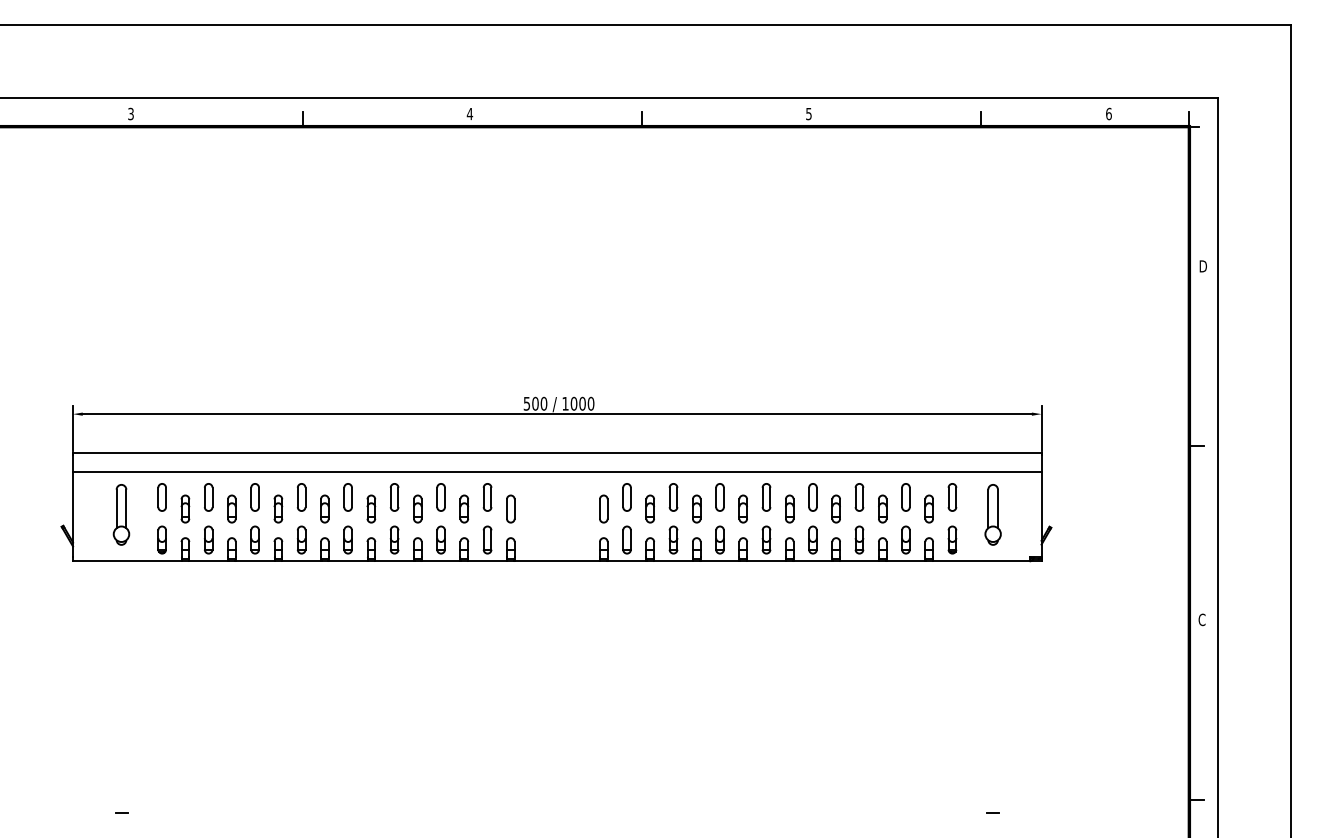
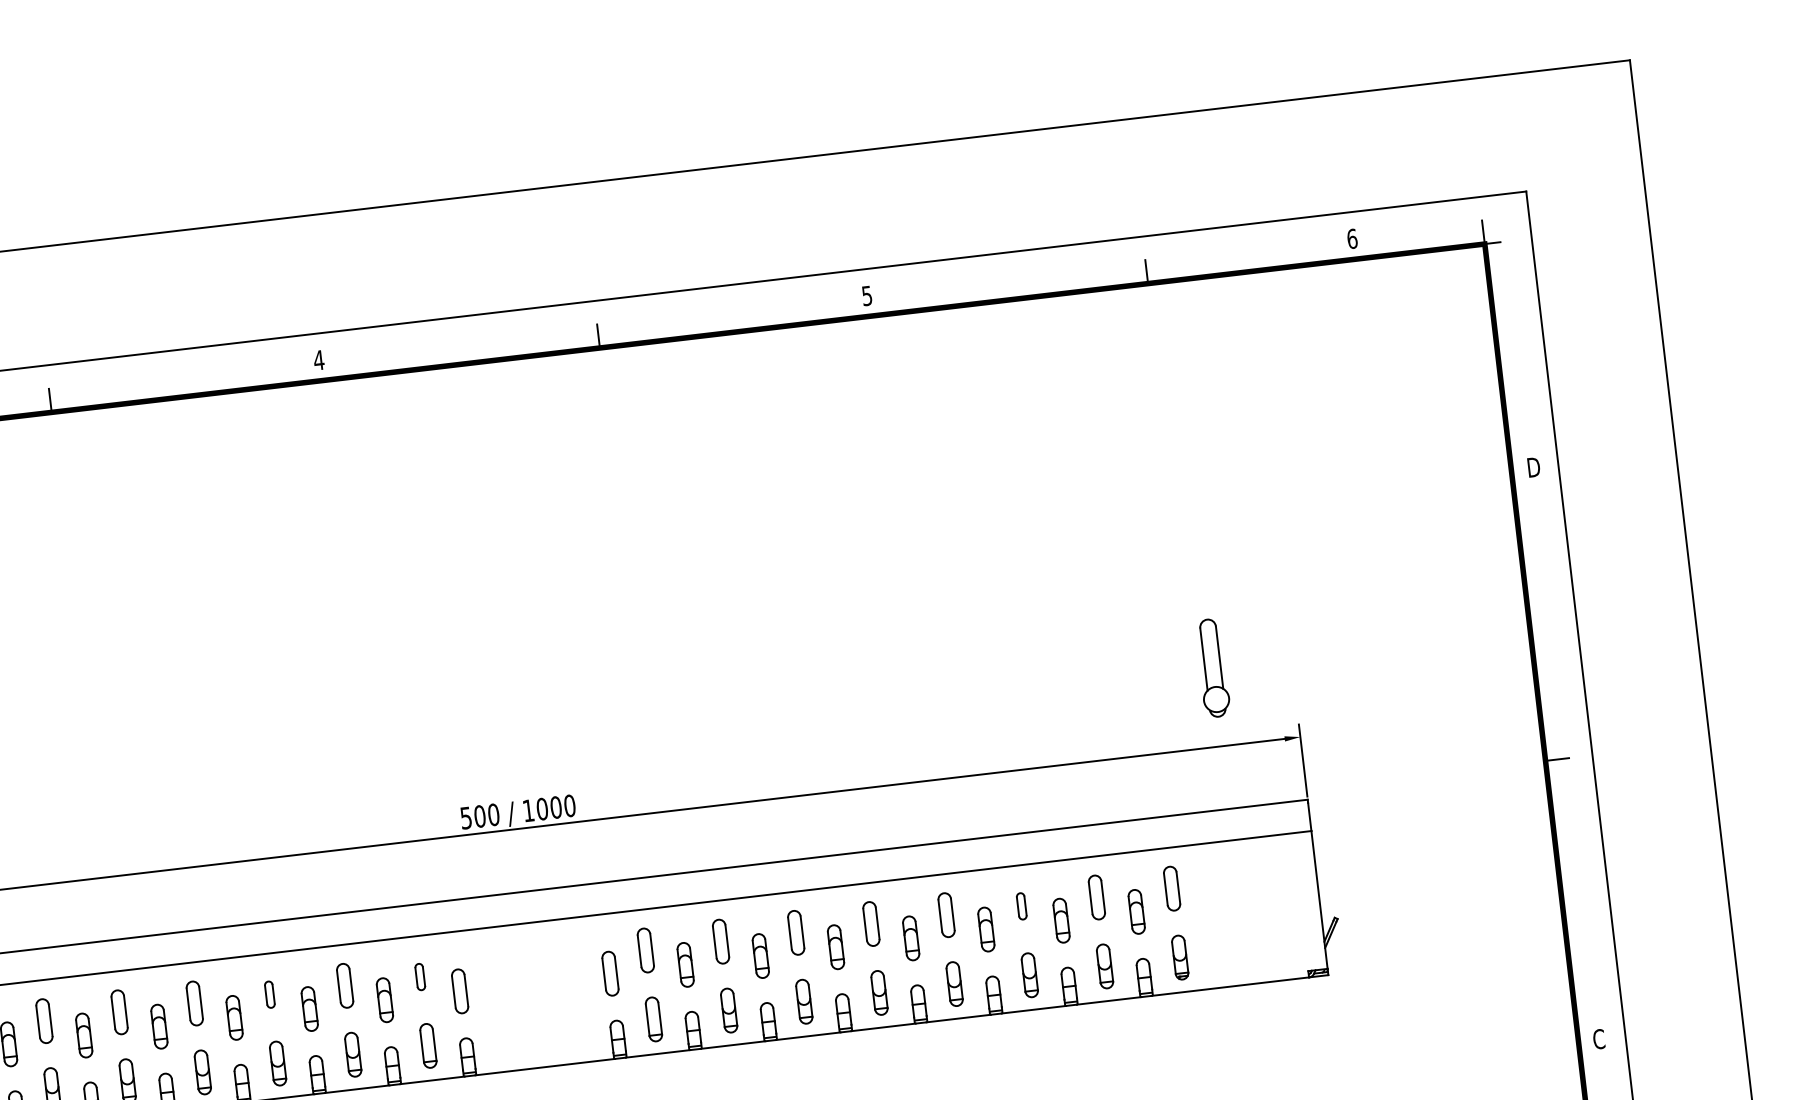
part: (394, 497) -> (269, 994), size x0.6
part: (487, 497) -> (420, 977), size x0.6
part: (859, 497) -> (1021, 906), size x0.6
part: (992, 514) -> (1211, 667), moved

